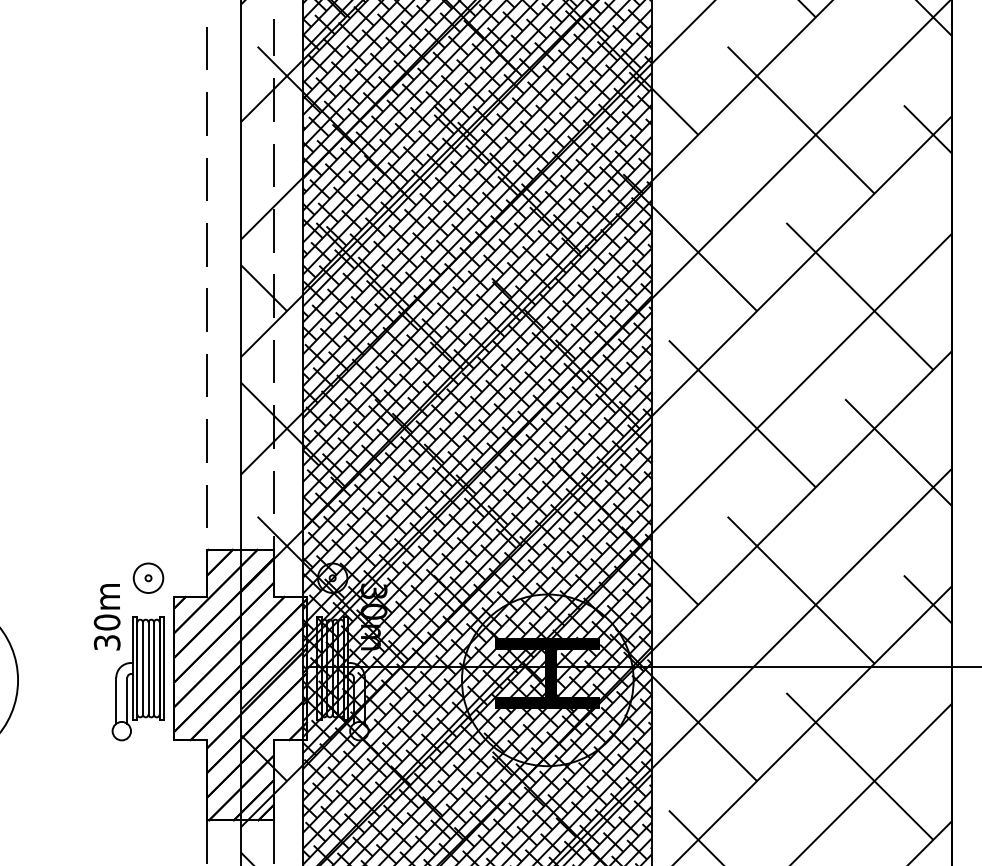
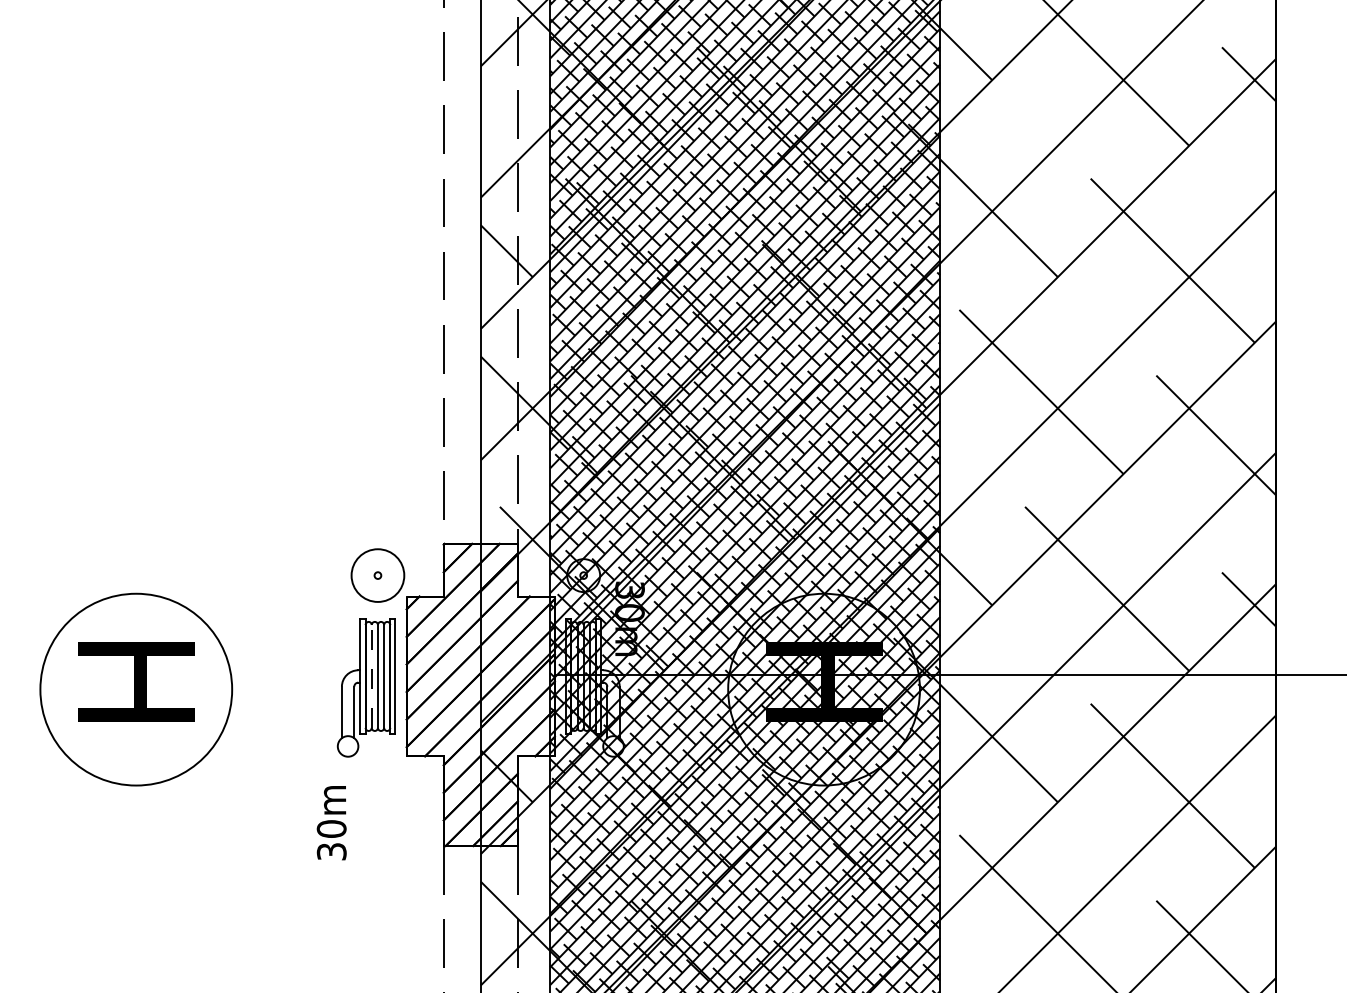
circle: (148, 578) -> (377, 575), size x1.6
text: (106, 617) -> (331, 823), moved
line: (142, 667) -> (371, 675), solid -> dashed

